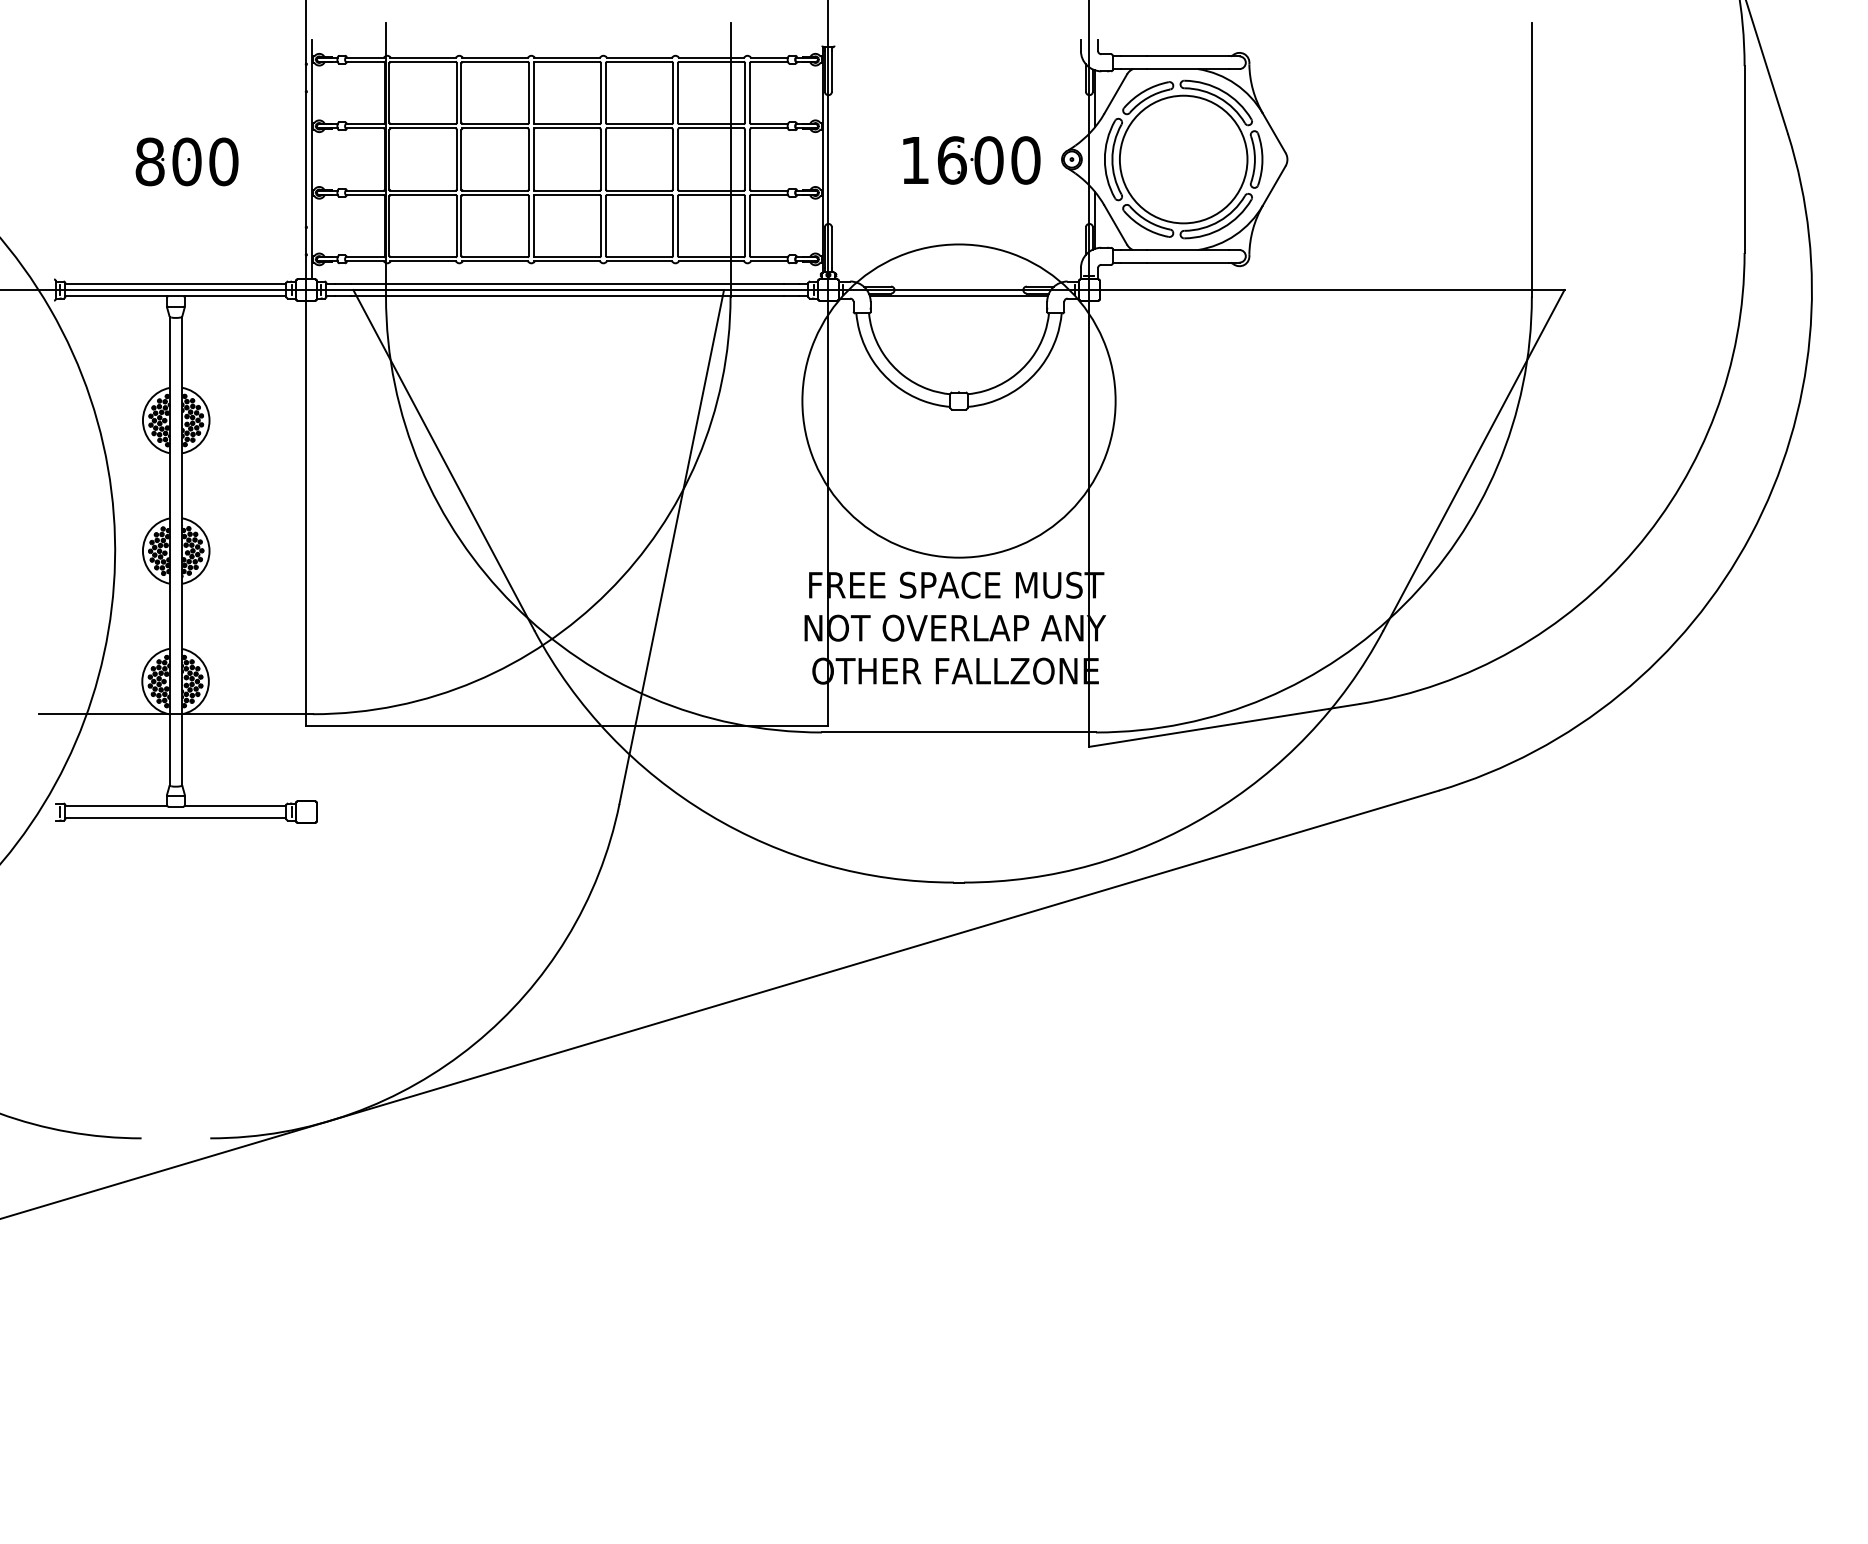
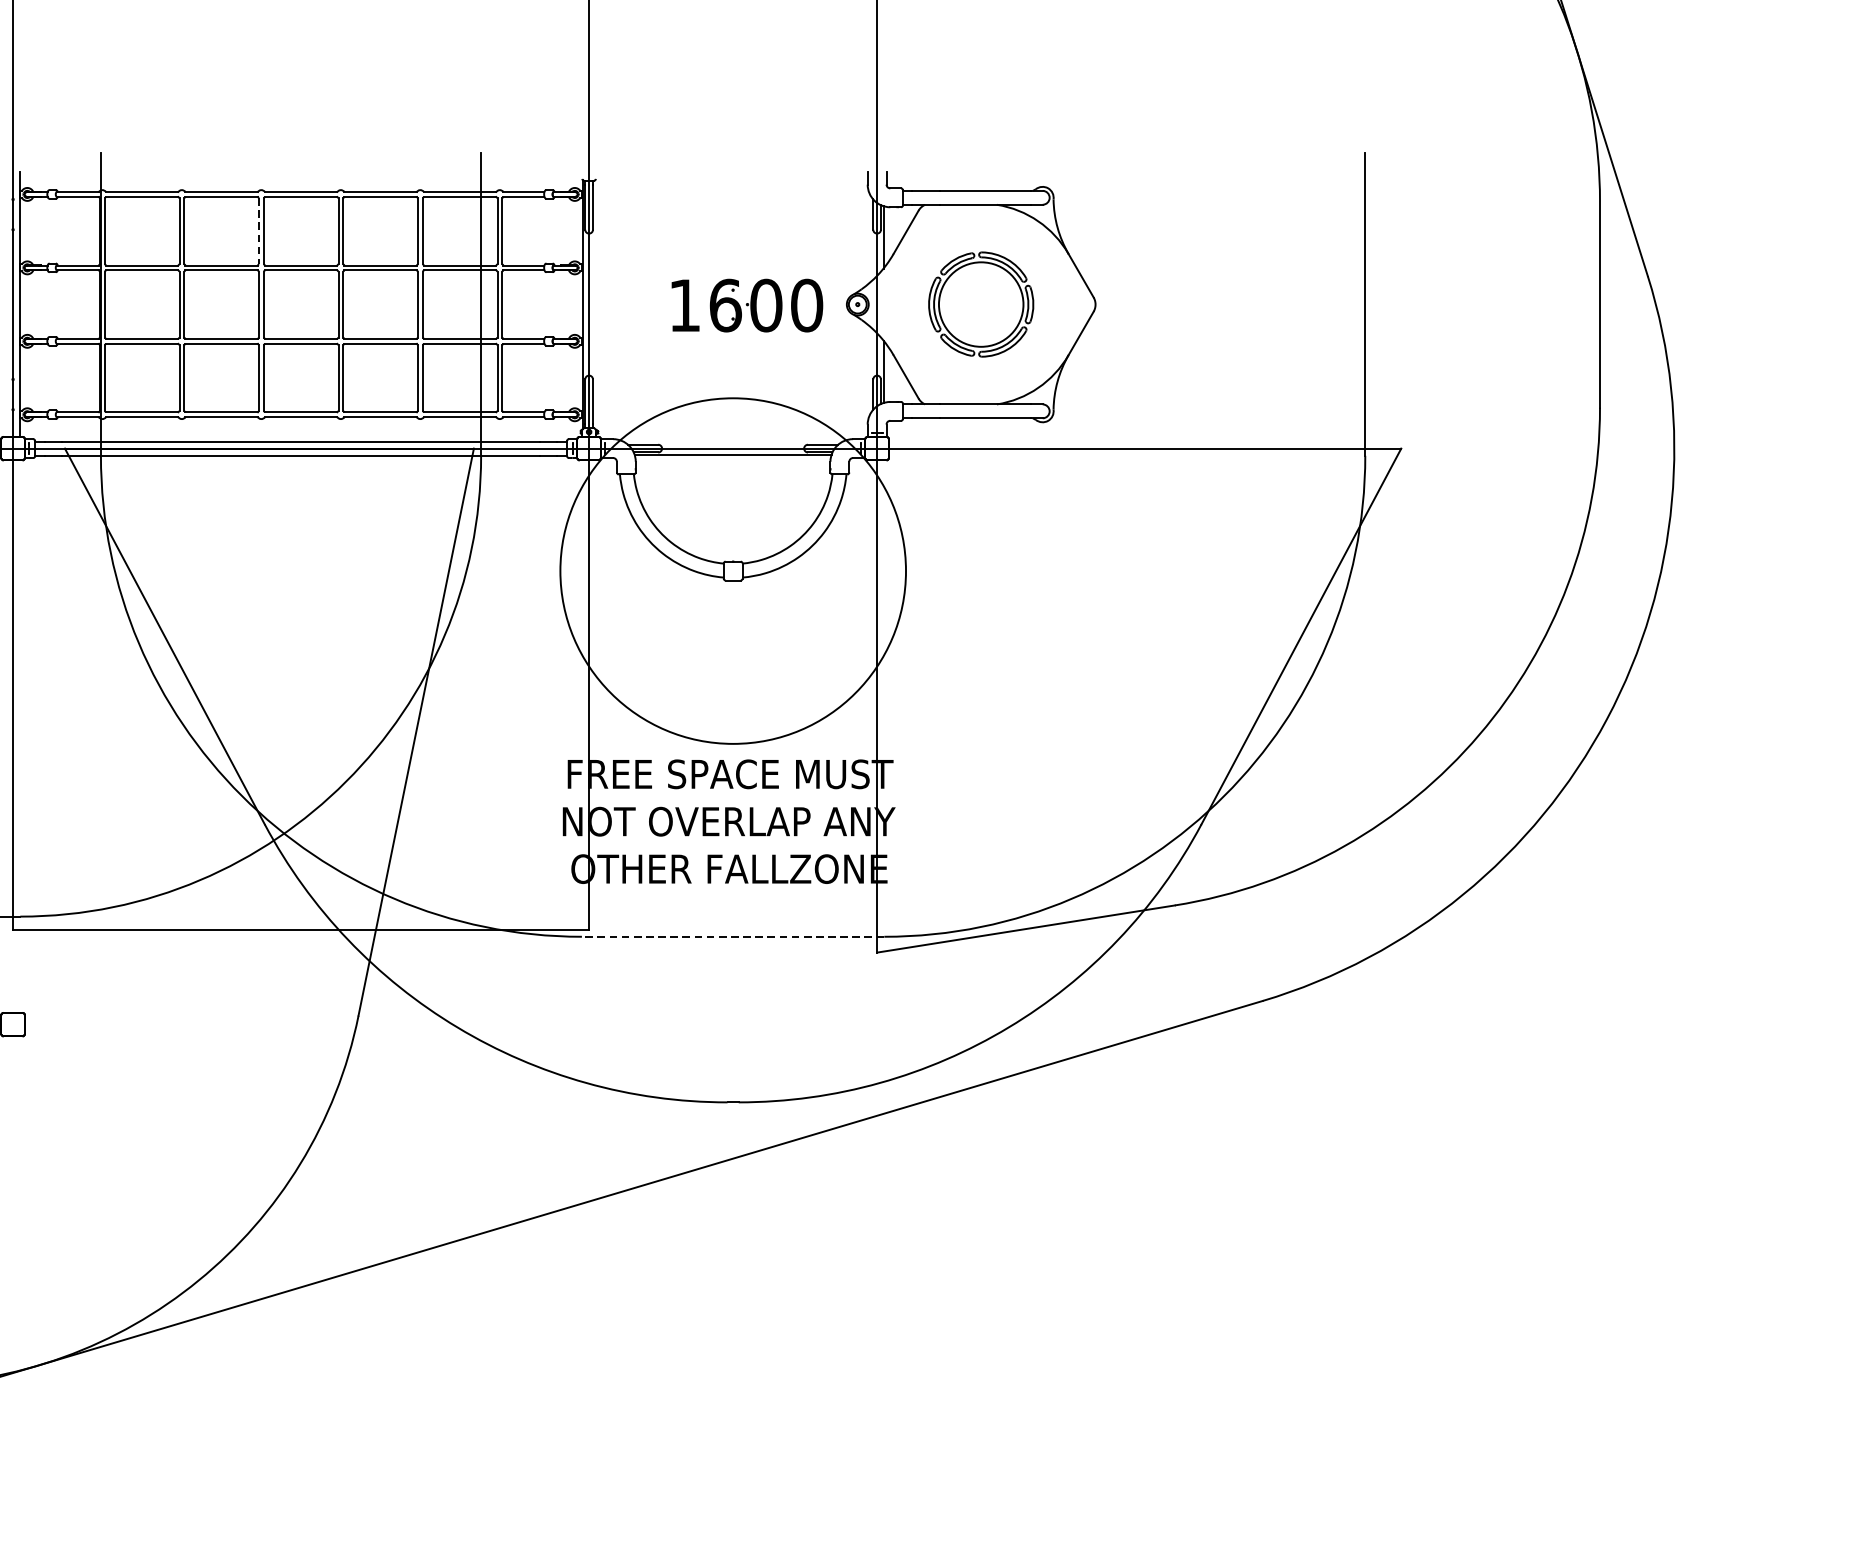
line: (529, 93) -> (259, 231), solid -> dashed
part: (1183, 159) -> (980, 304), size x0.6
line: (958, 732) -> (732, 936), solid -> dashed

